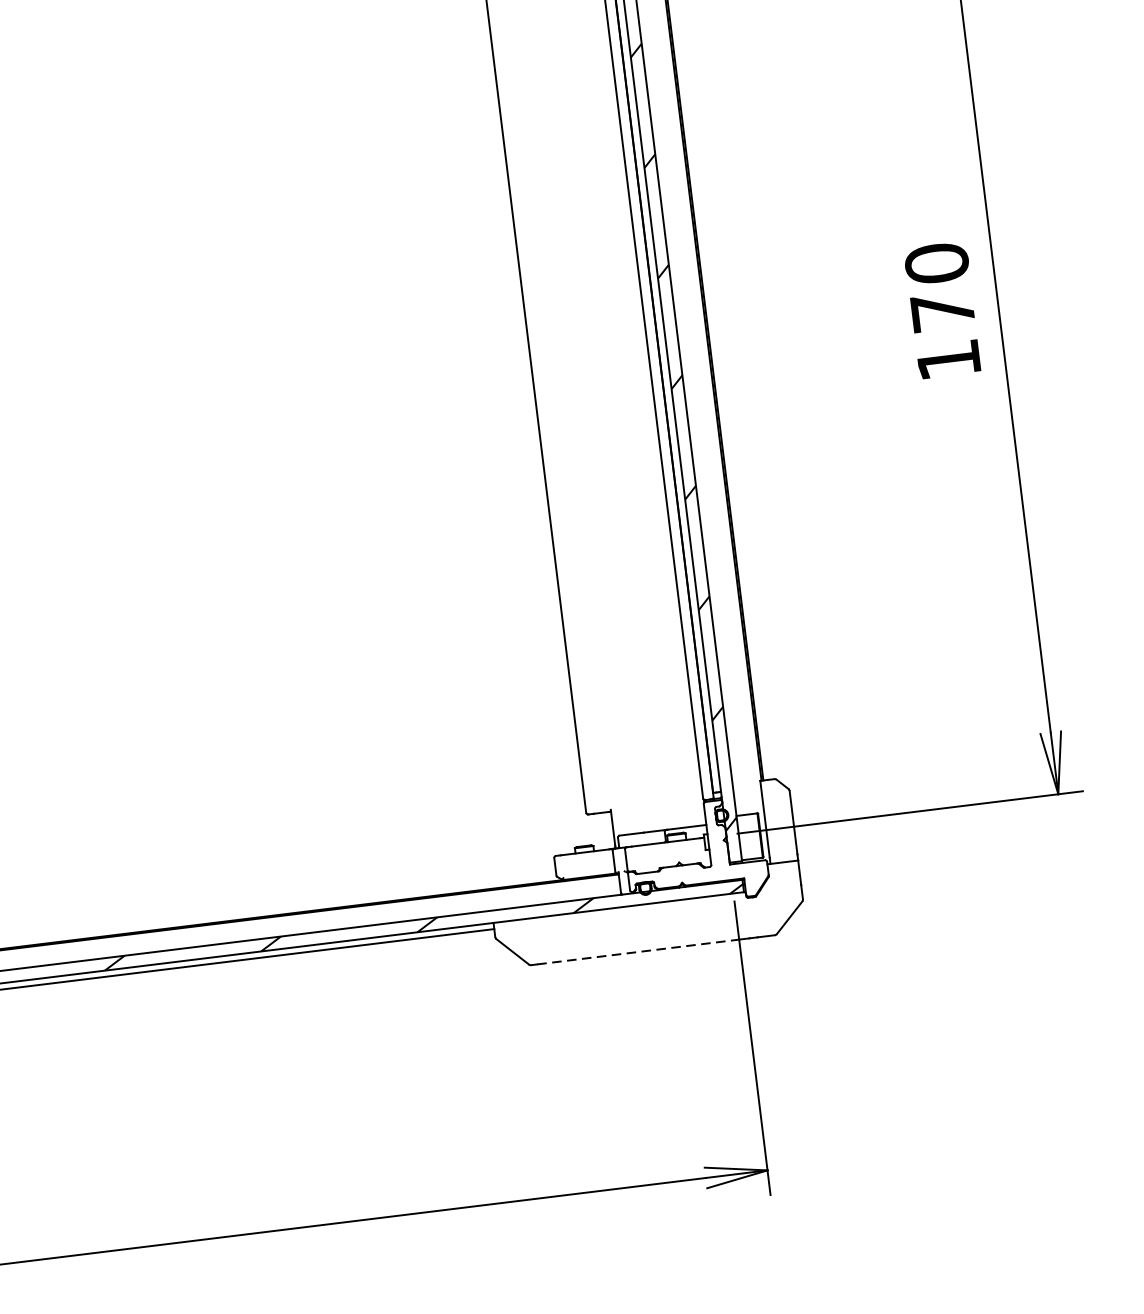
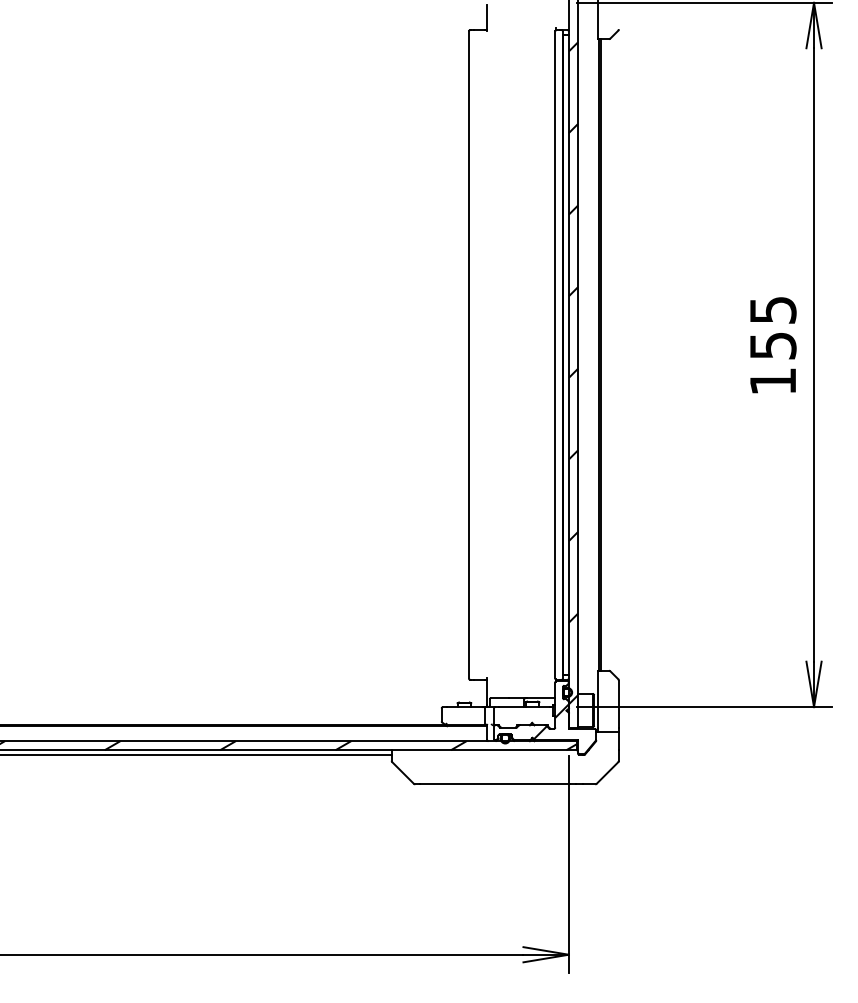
text: (938, 287) -> (772, 327), 170 -> 155
hatch: (703, 857) -> (550, 721), added
line: (638, 952) -> (494, 784), dashed -> solid

